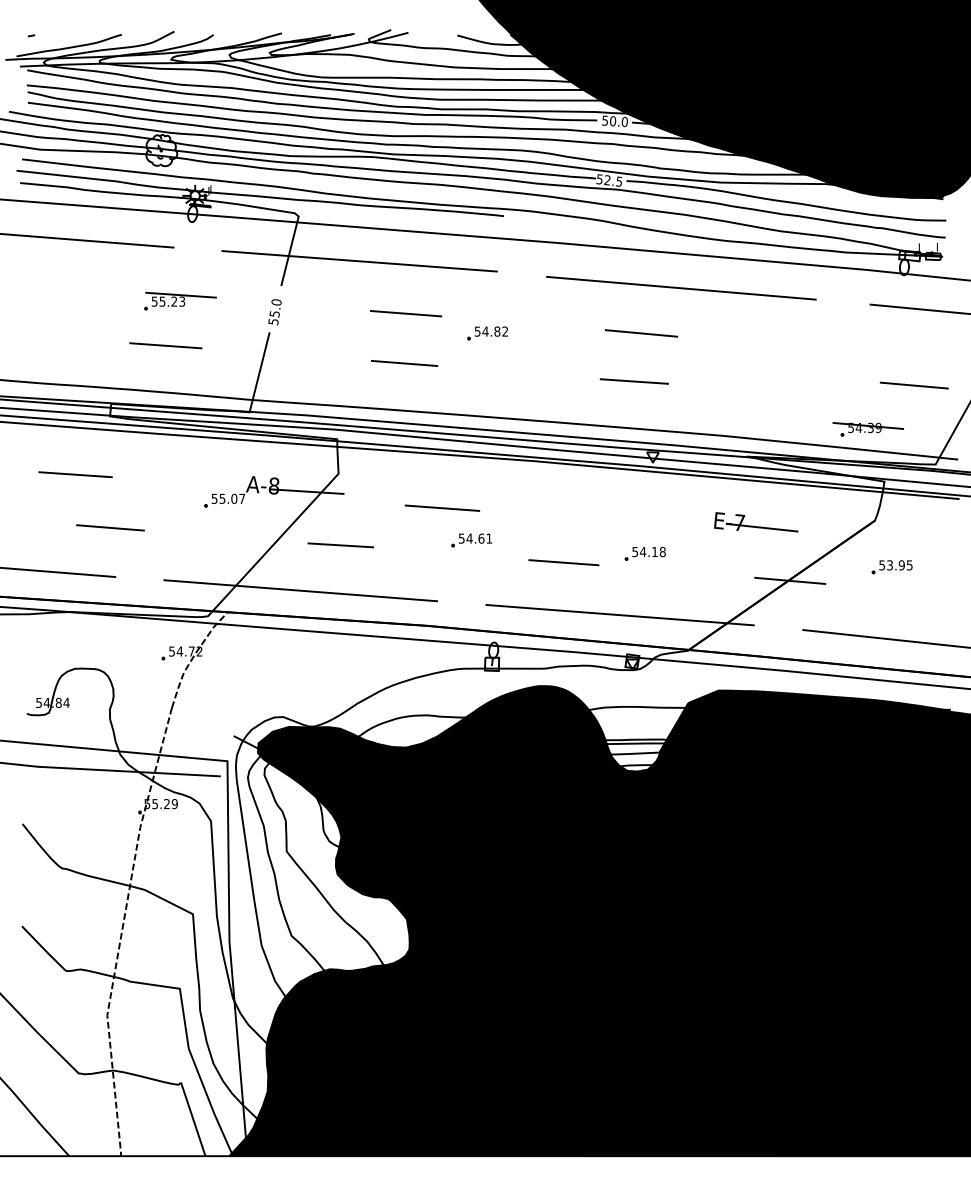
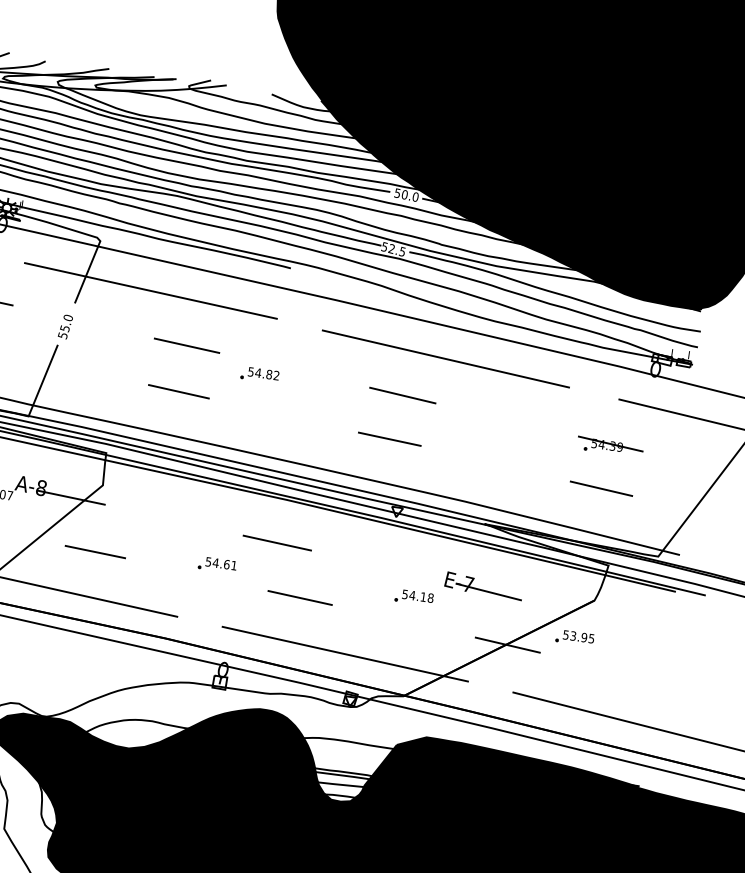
line: (913, 385) -> (600, 488), moved
part: (867, 429) -> (609, 447), moved
line: (442, 507) -> (277, 542), moved
part: (644, 553) -> (413, 597), moved
part: (891, 567) -> (574, 638), moved

